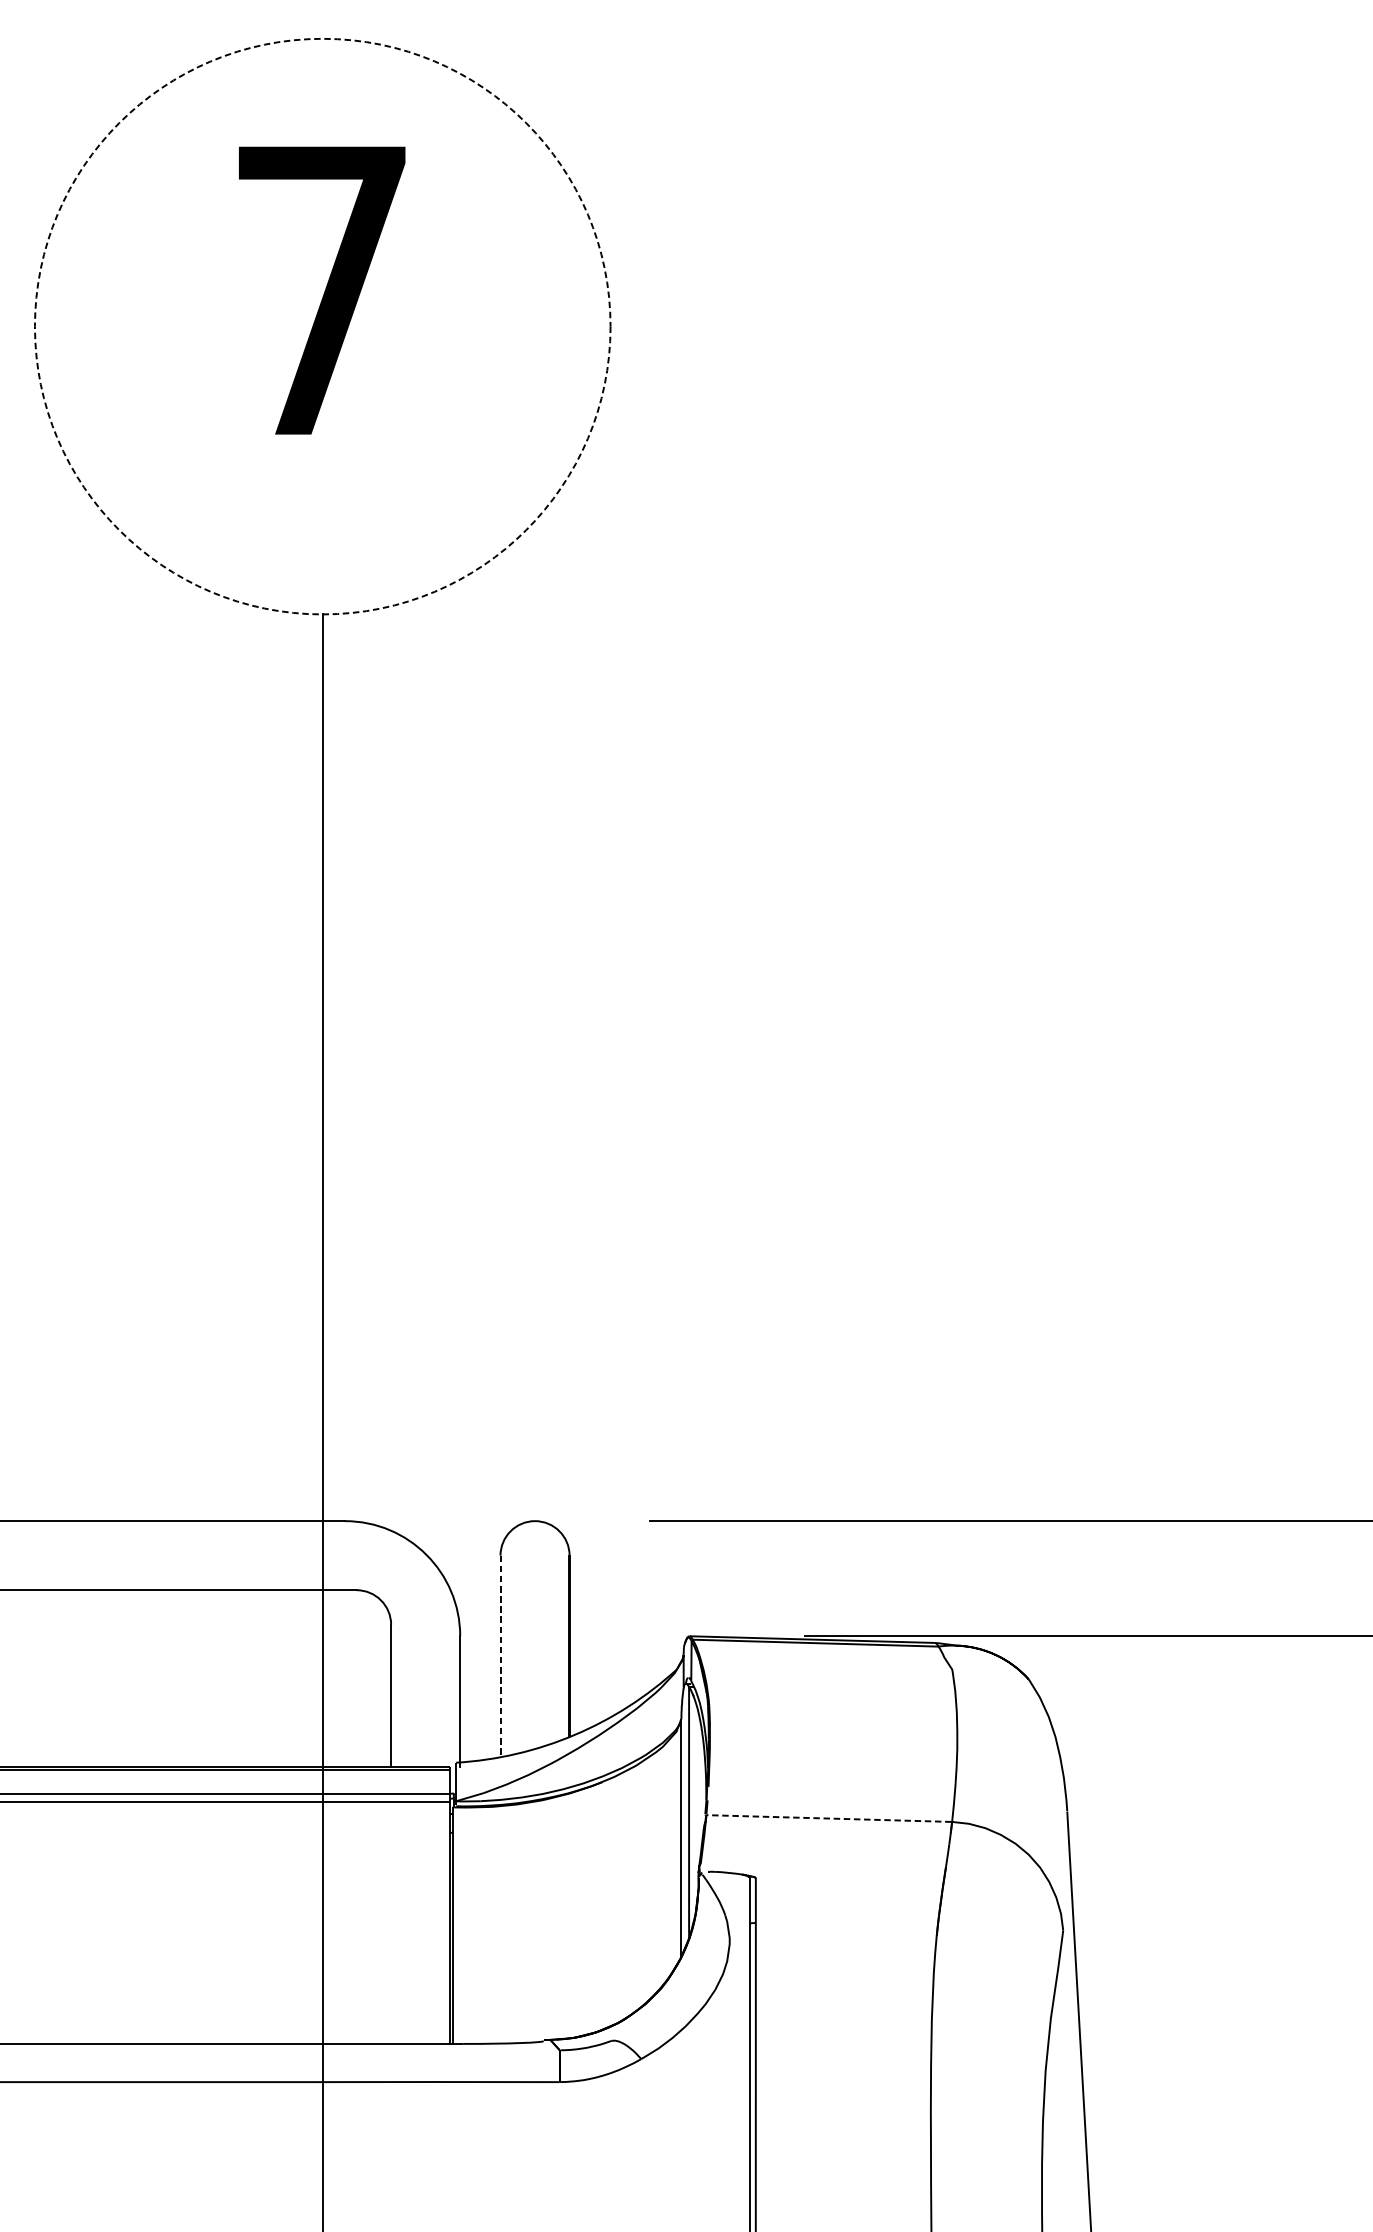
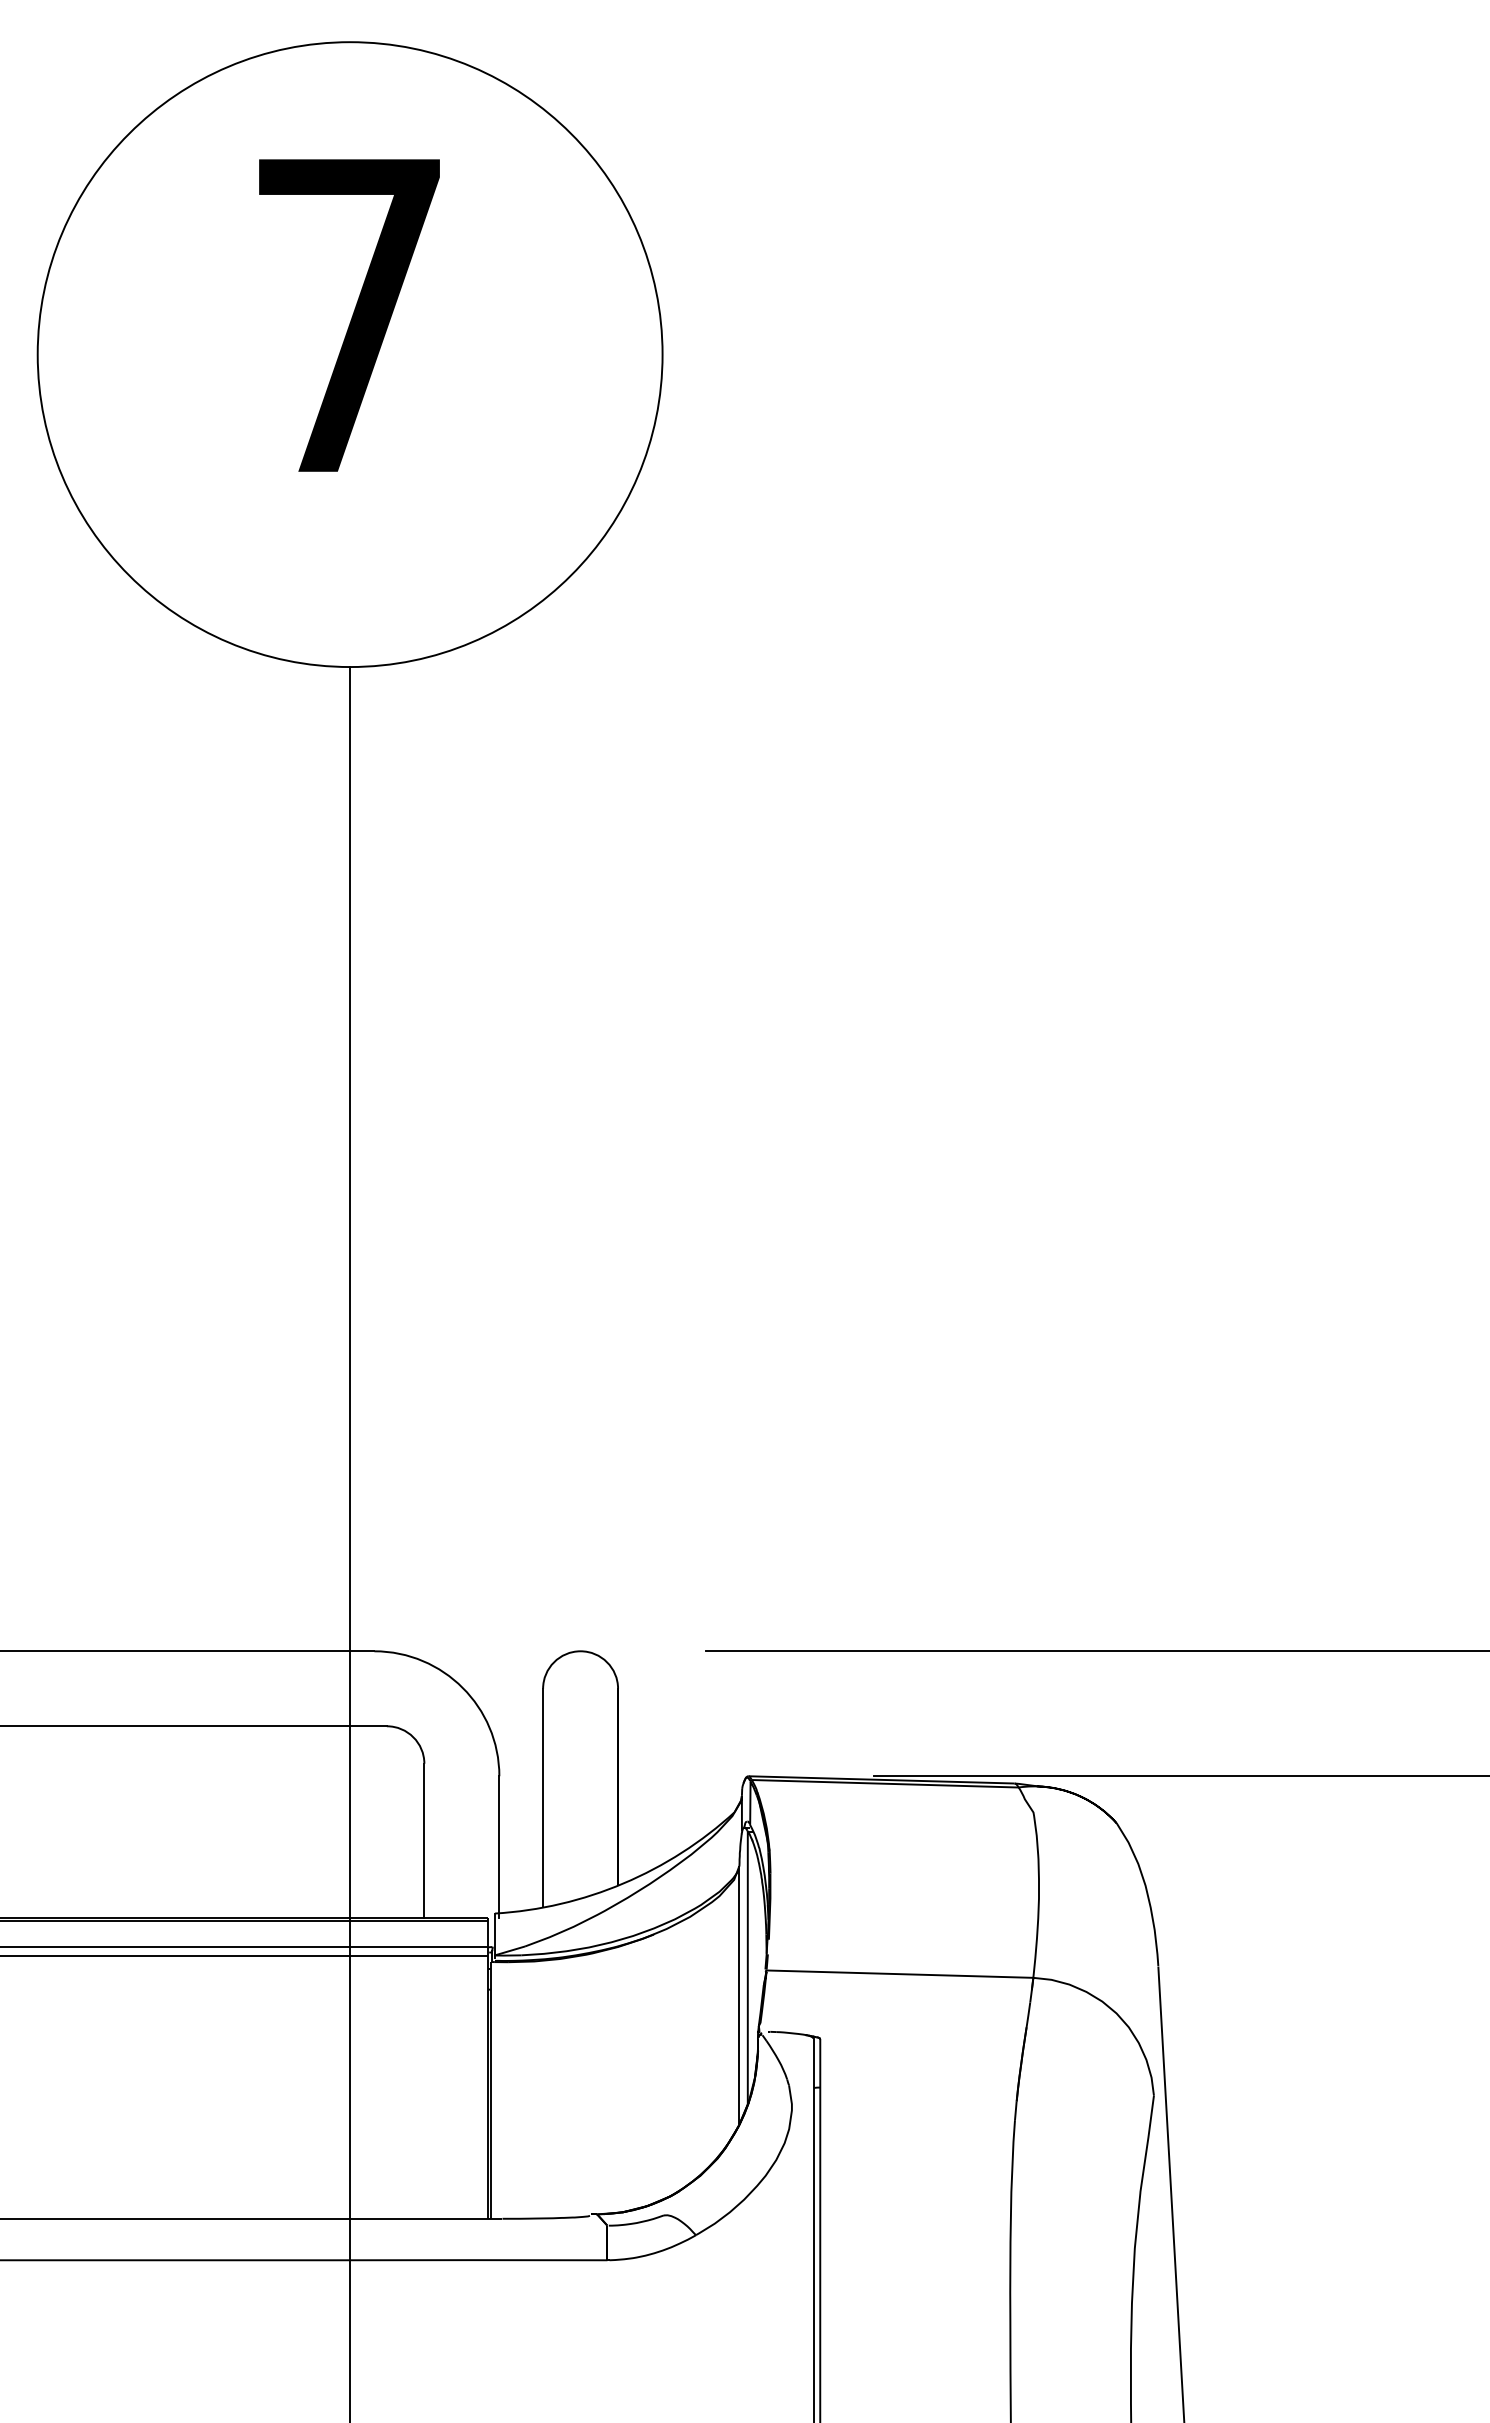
circle: (322, 326) -> (349, 354), dashed -> solid
line: (500, 1655) -> (543, 1797), dashed -> solid
line: (820, 1817) -> (890, 1973), dashed -> solid

